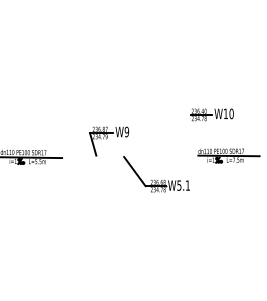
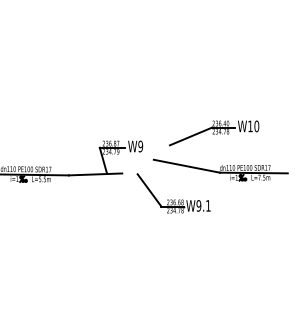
line: (172, 122) -> (191, 135), added
line: (168, 149) -> (186, 165), added
line: (86, 157) -> (95, 174), added
text: (179, 185) -> (199, 205), W5.1 -> W9.1

